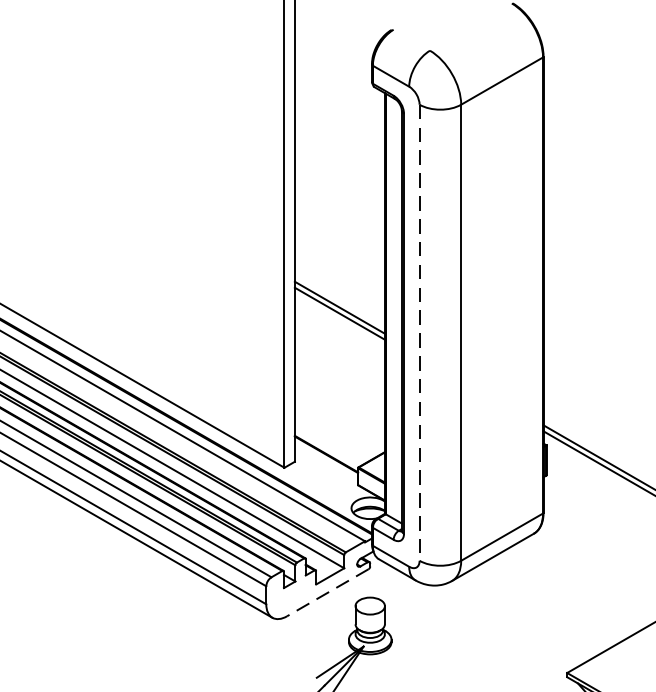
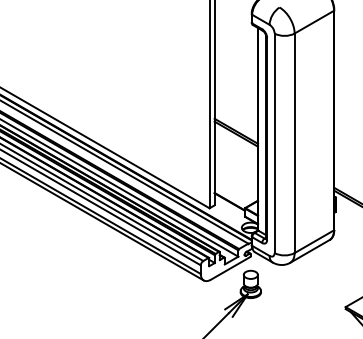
line: (419, 333) -> (274, 143), dashed -> solid
line: (327, 592) -> (230, 268), dashed -> solid

